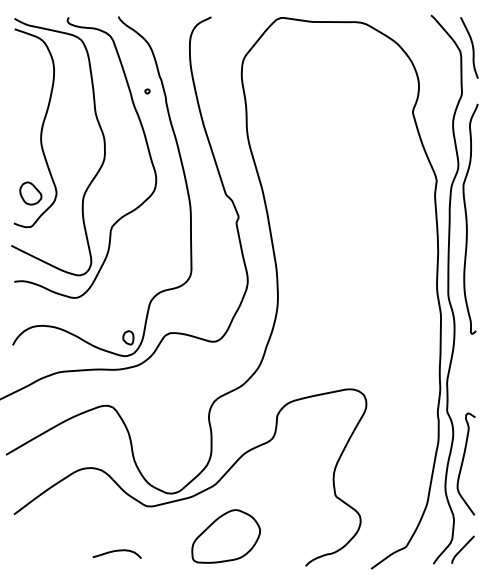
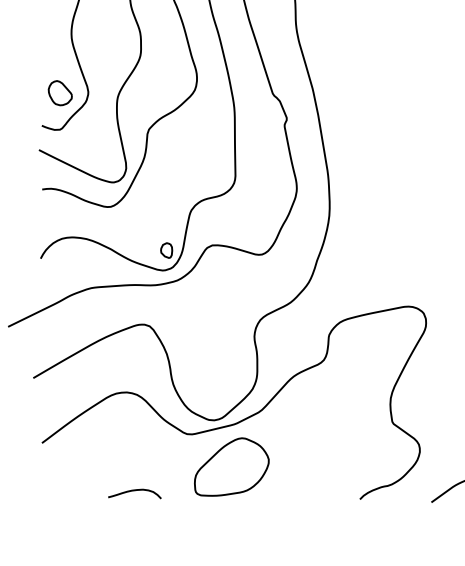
part: (225, 536) -> (231, 467), moved
curve: (116, 551) -> (134, 491), moved

